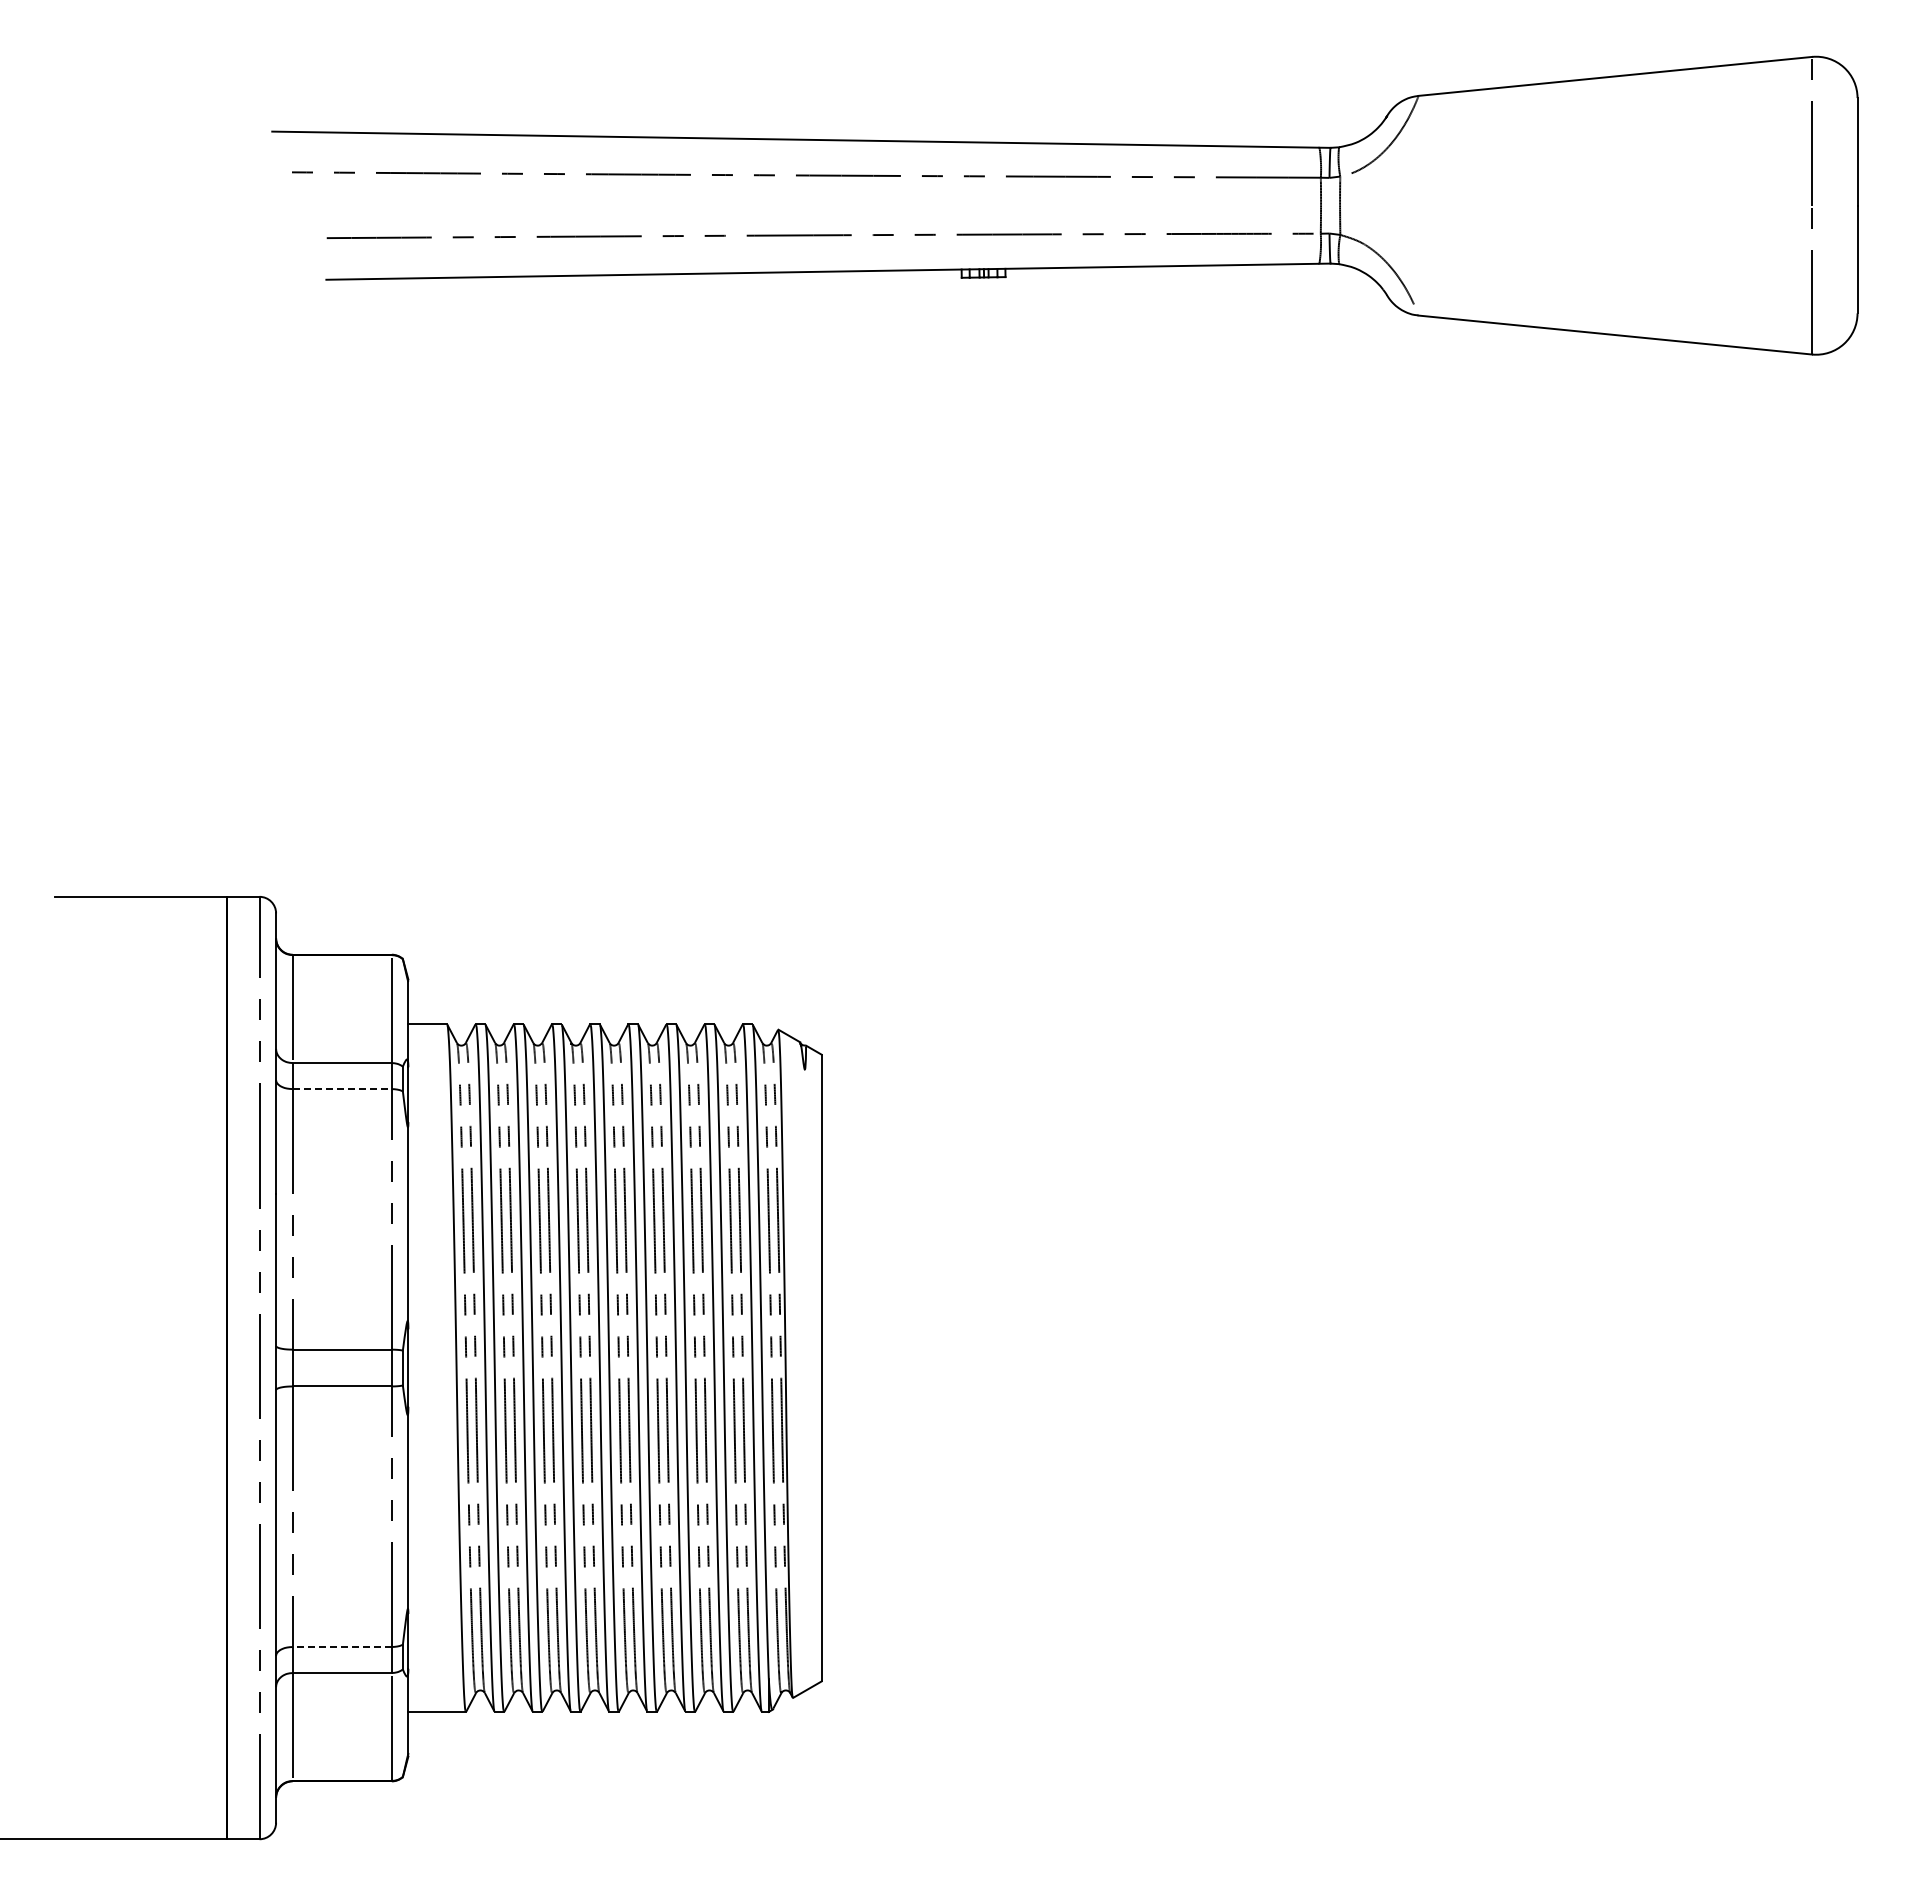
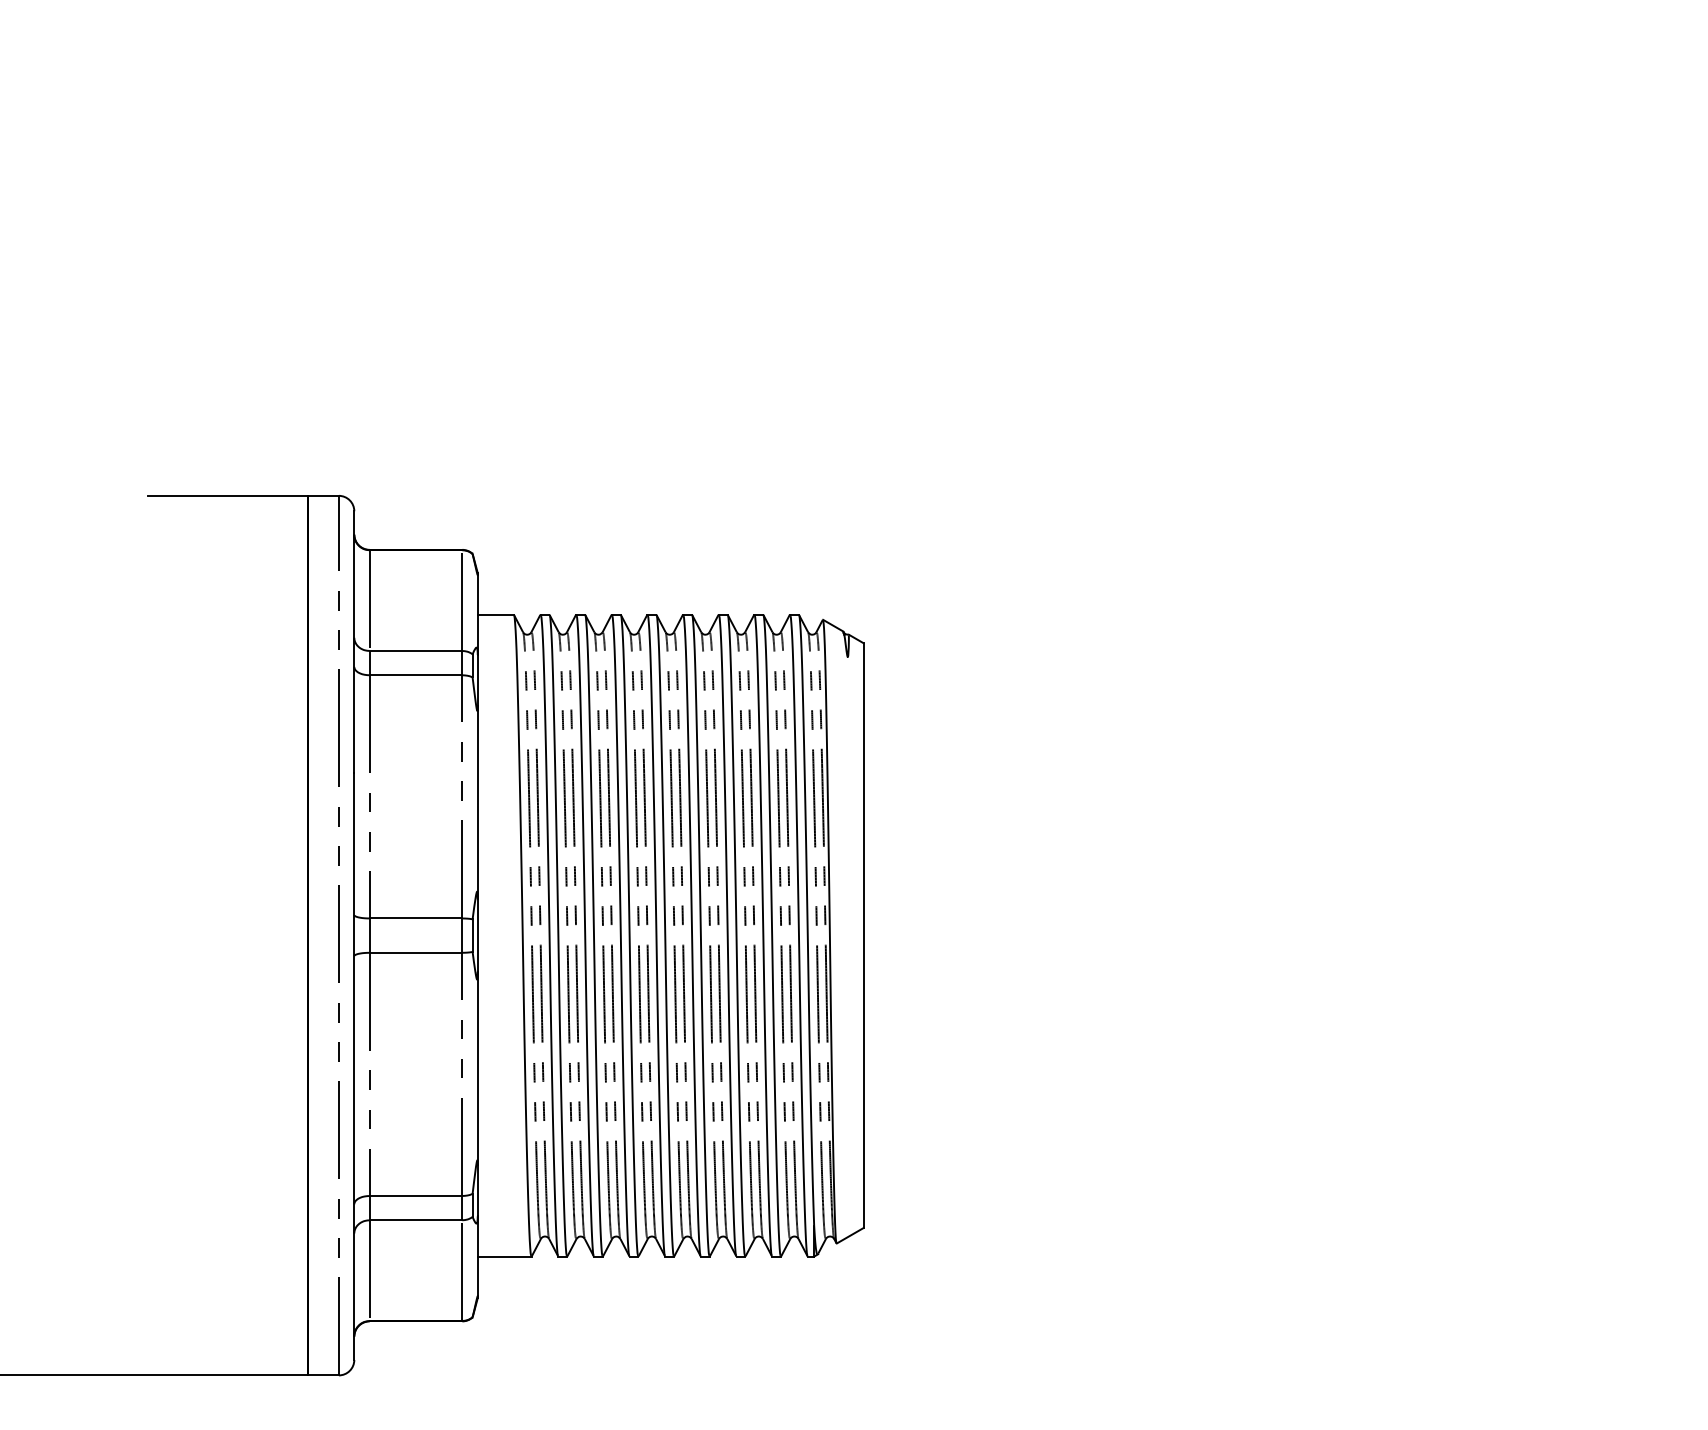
line: (342, 1089) -> (416, 675), dashed -> solid
line: (342, 1647) -> (416, 1196), dashed -> solid

